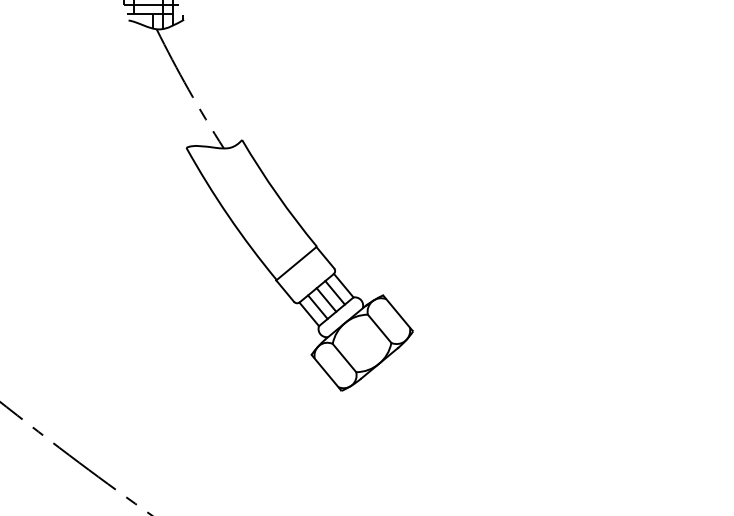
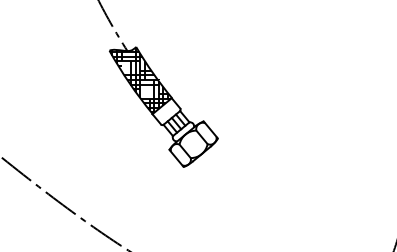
hatch: (251, 207) -> (140, 79), added

